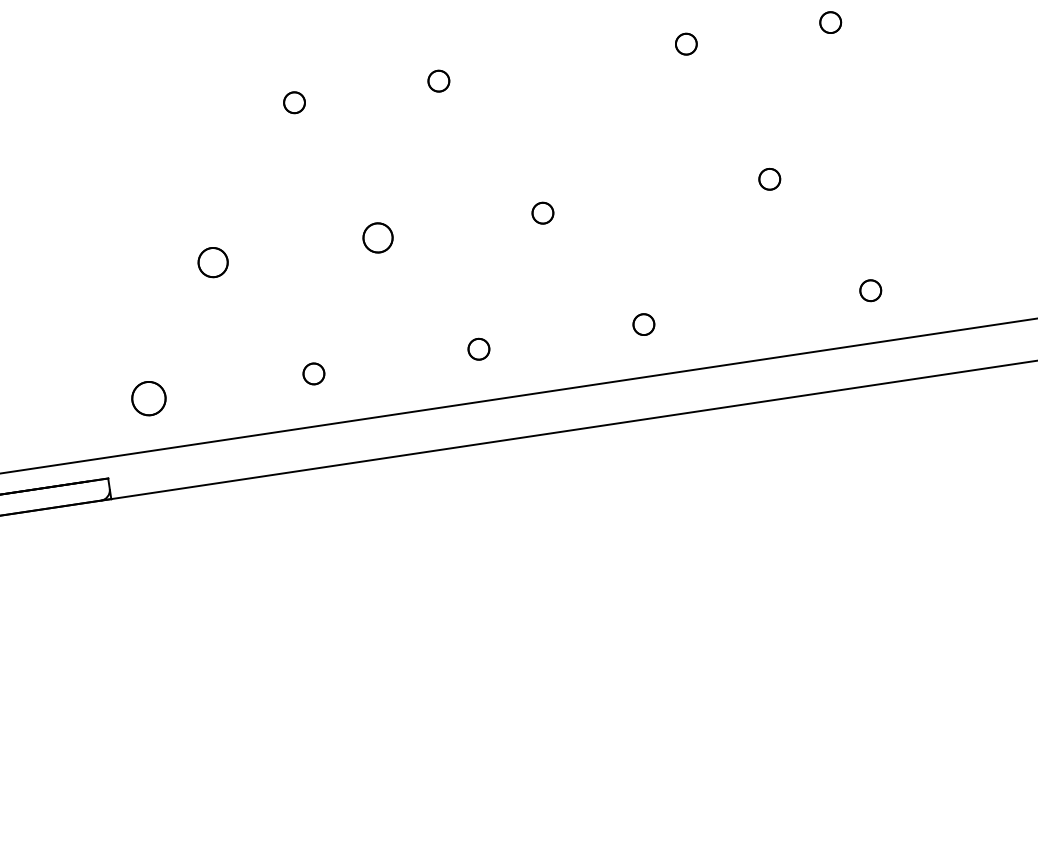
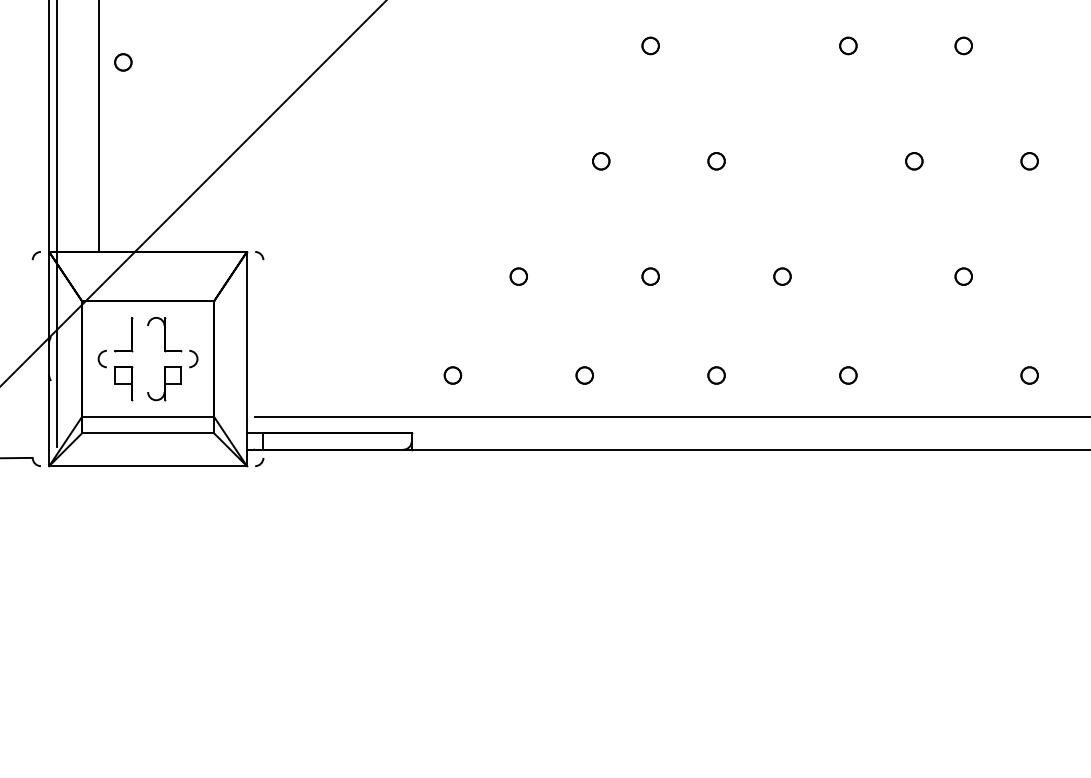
part: (377, 237) -> (650, 276), size x0.71
part: (212, 262) -> (518, 276), size x0.71
part: (148, 398) -> (452, 375), size x0.62

